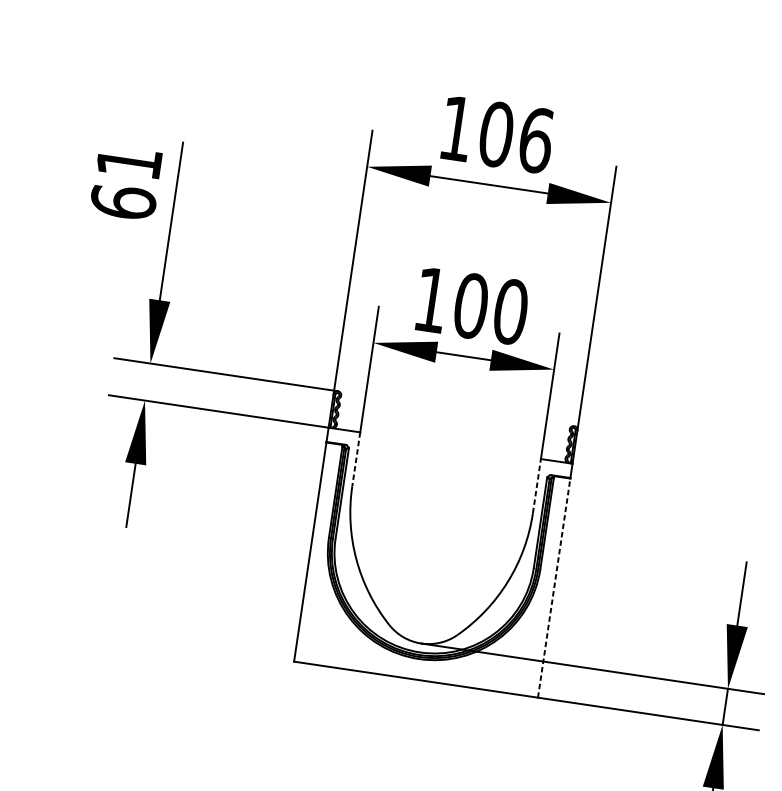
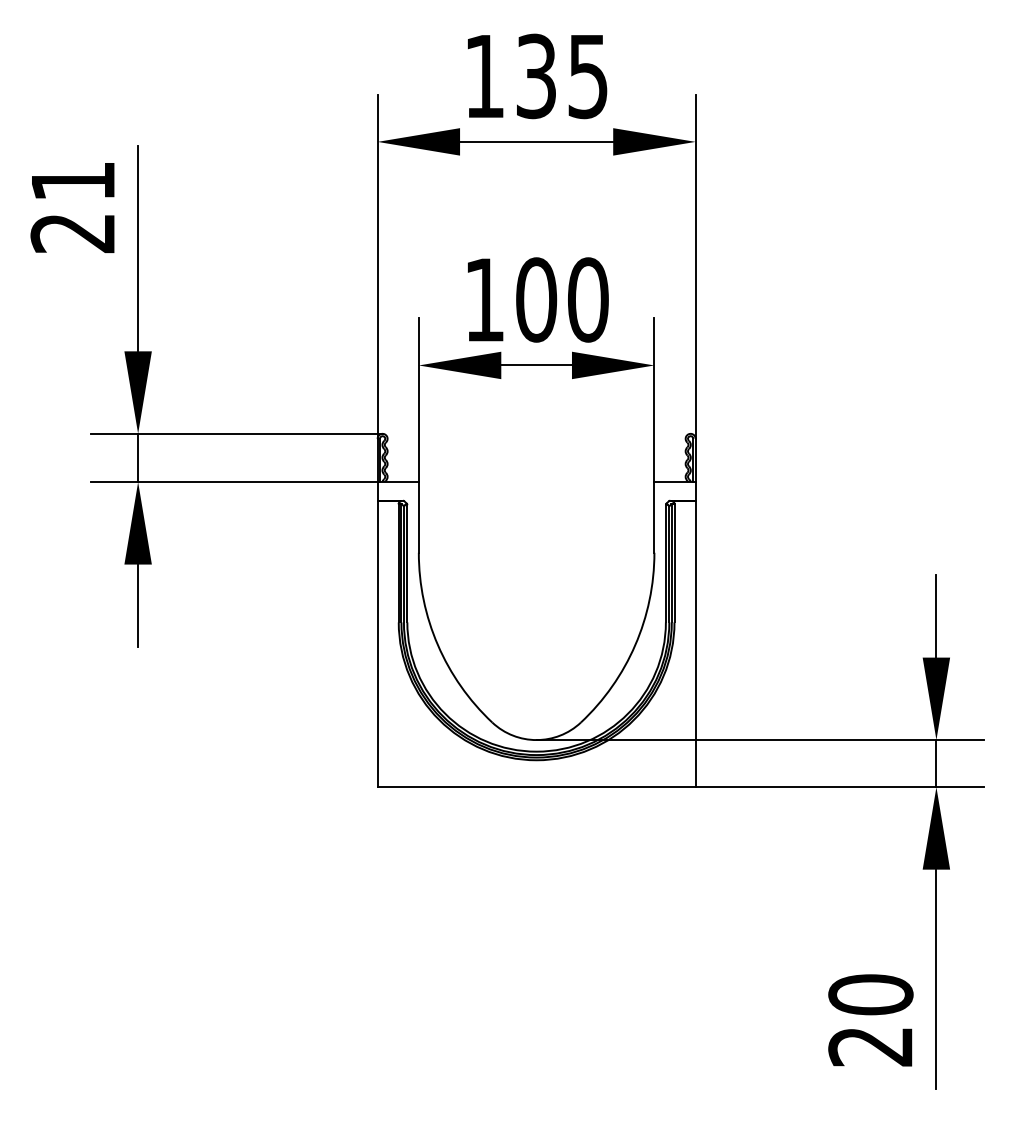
text: (516, 137) -> (562, 76), 106 -> 135
text: (122, 201) -> (72, 232), 61 -> 21
line: (148, 381) -> (138, 457), added
line: (355, 459) -> (418, 517), dashed -> solid
line: (537, 485) -> (654, 516), dashed -> solid
line: (554, 588) -> (695, 644), dashed -> solid

